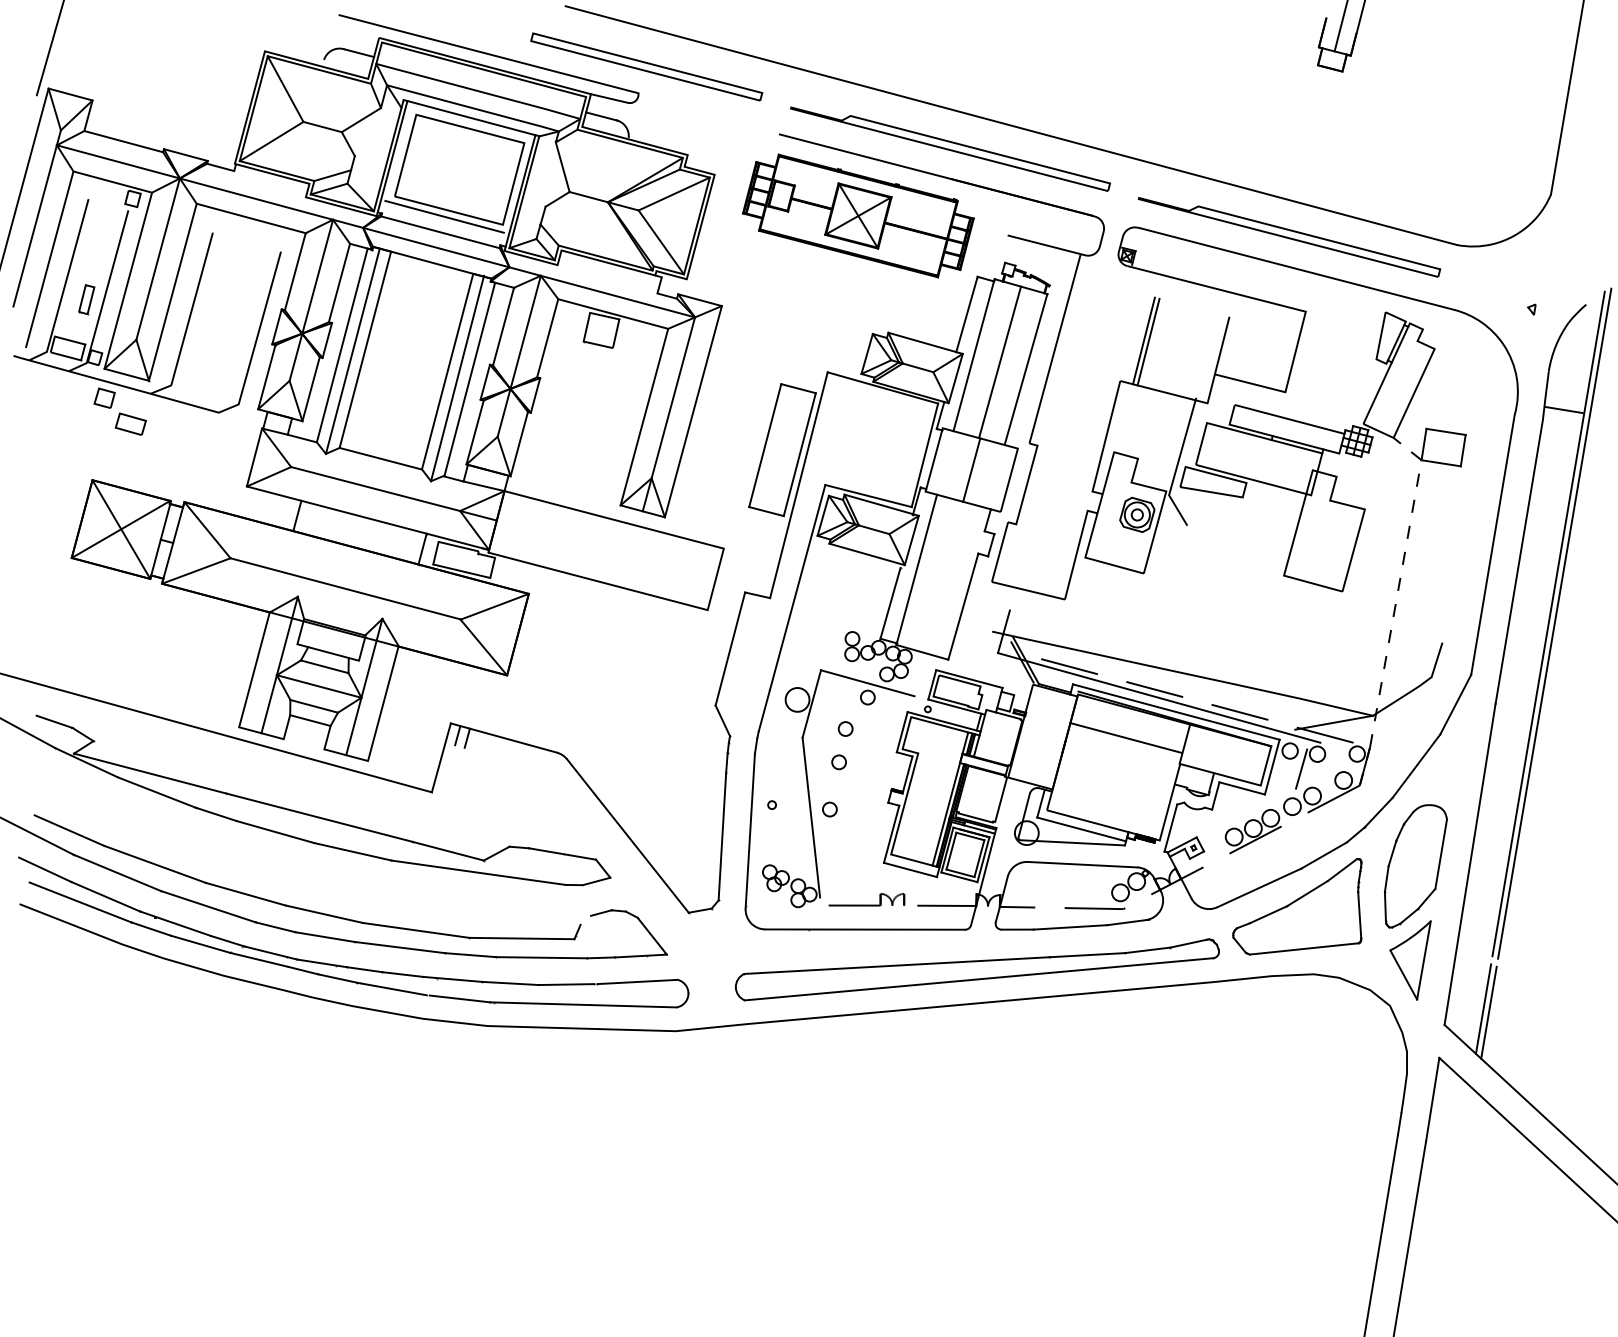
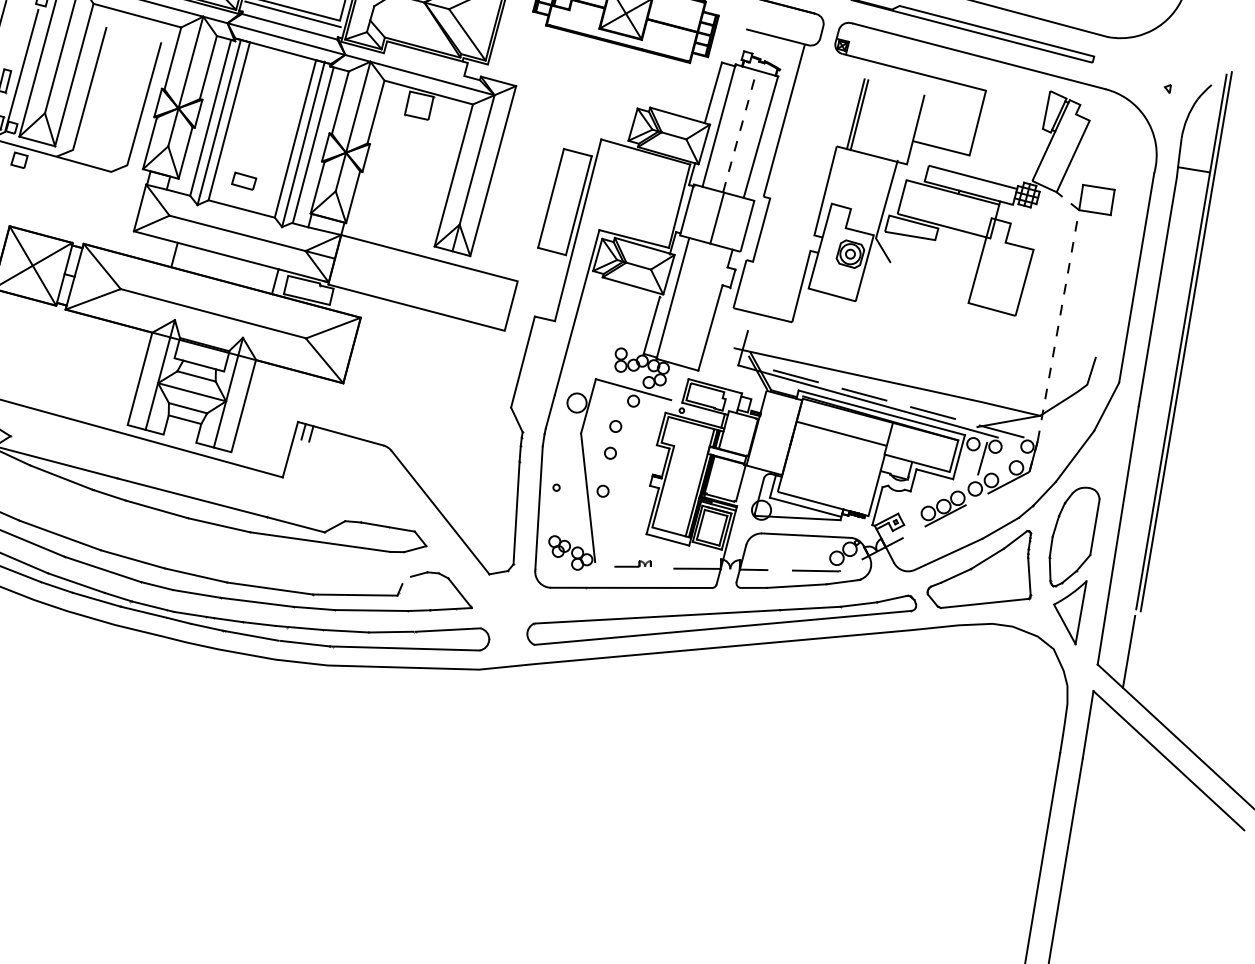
line: (1000, 362) -> (740, 131), solid -> dashed
line: (133, 418) -> (246, 176), moved
part: (866, 899) -> (632, 563), size x0.6
line: (1488, 1012) -> (1133, 654), removed

